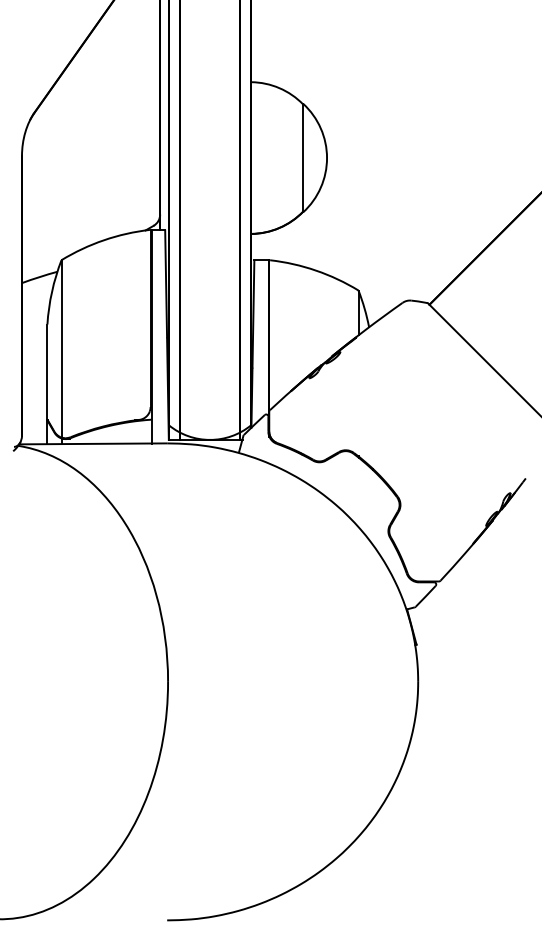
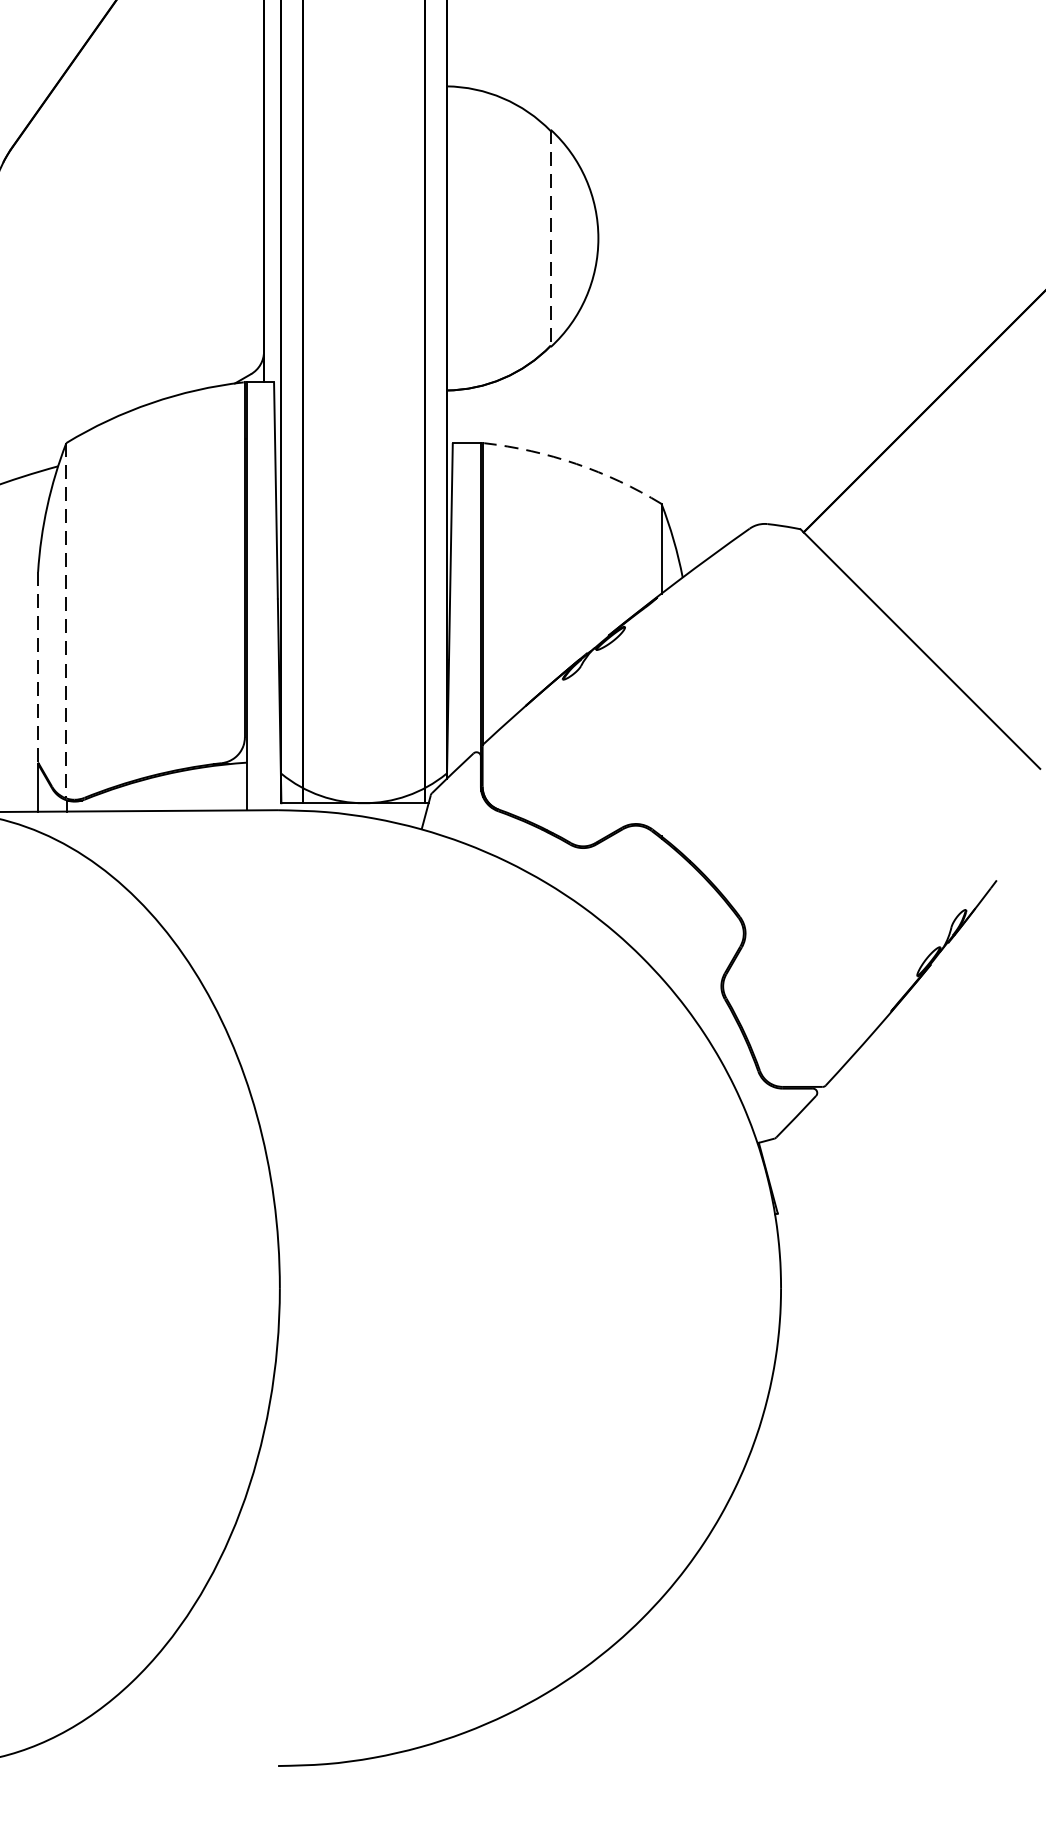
line: (303, 158) -> (551, 239), solid -> dashed
arc: (316, 270) -> (577, 463), solid -> dashed
line: (61, 348) -> (66, 620), solid -> dashed
line: (47, 372) -> (38, 668), solid -> dashed

